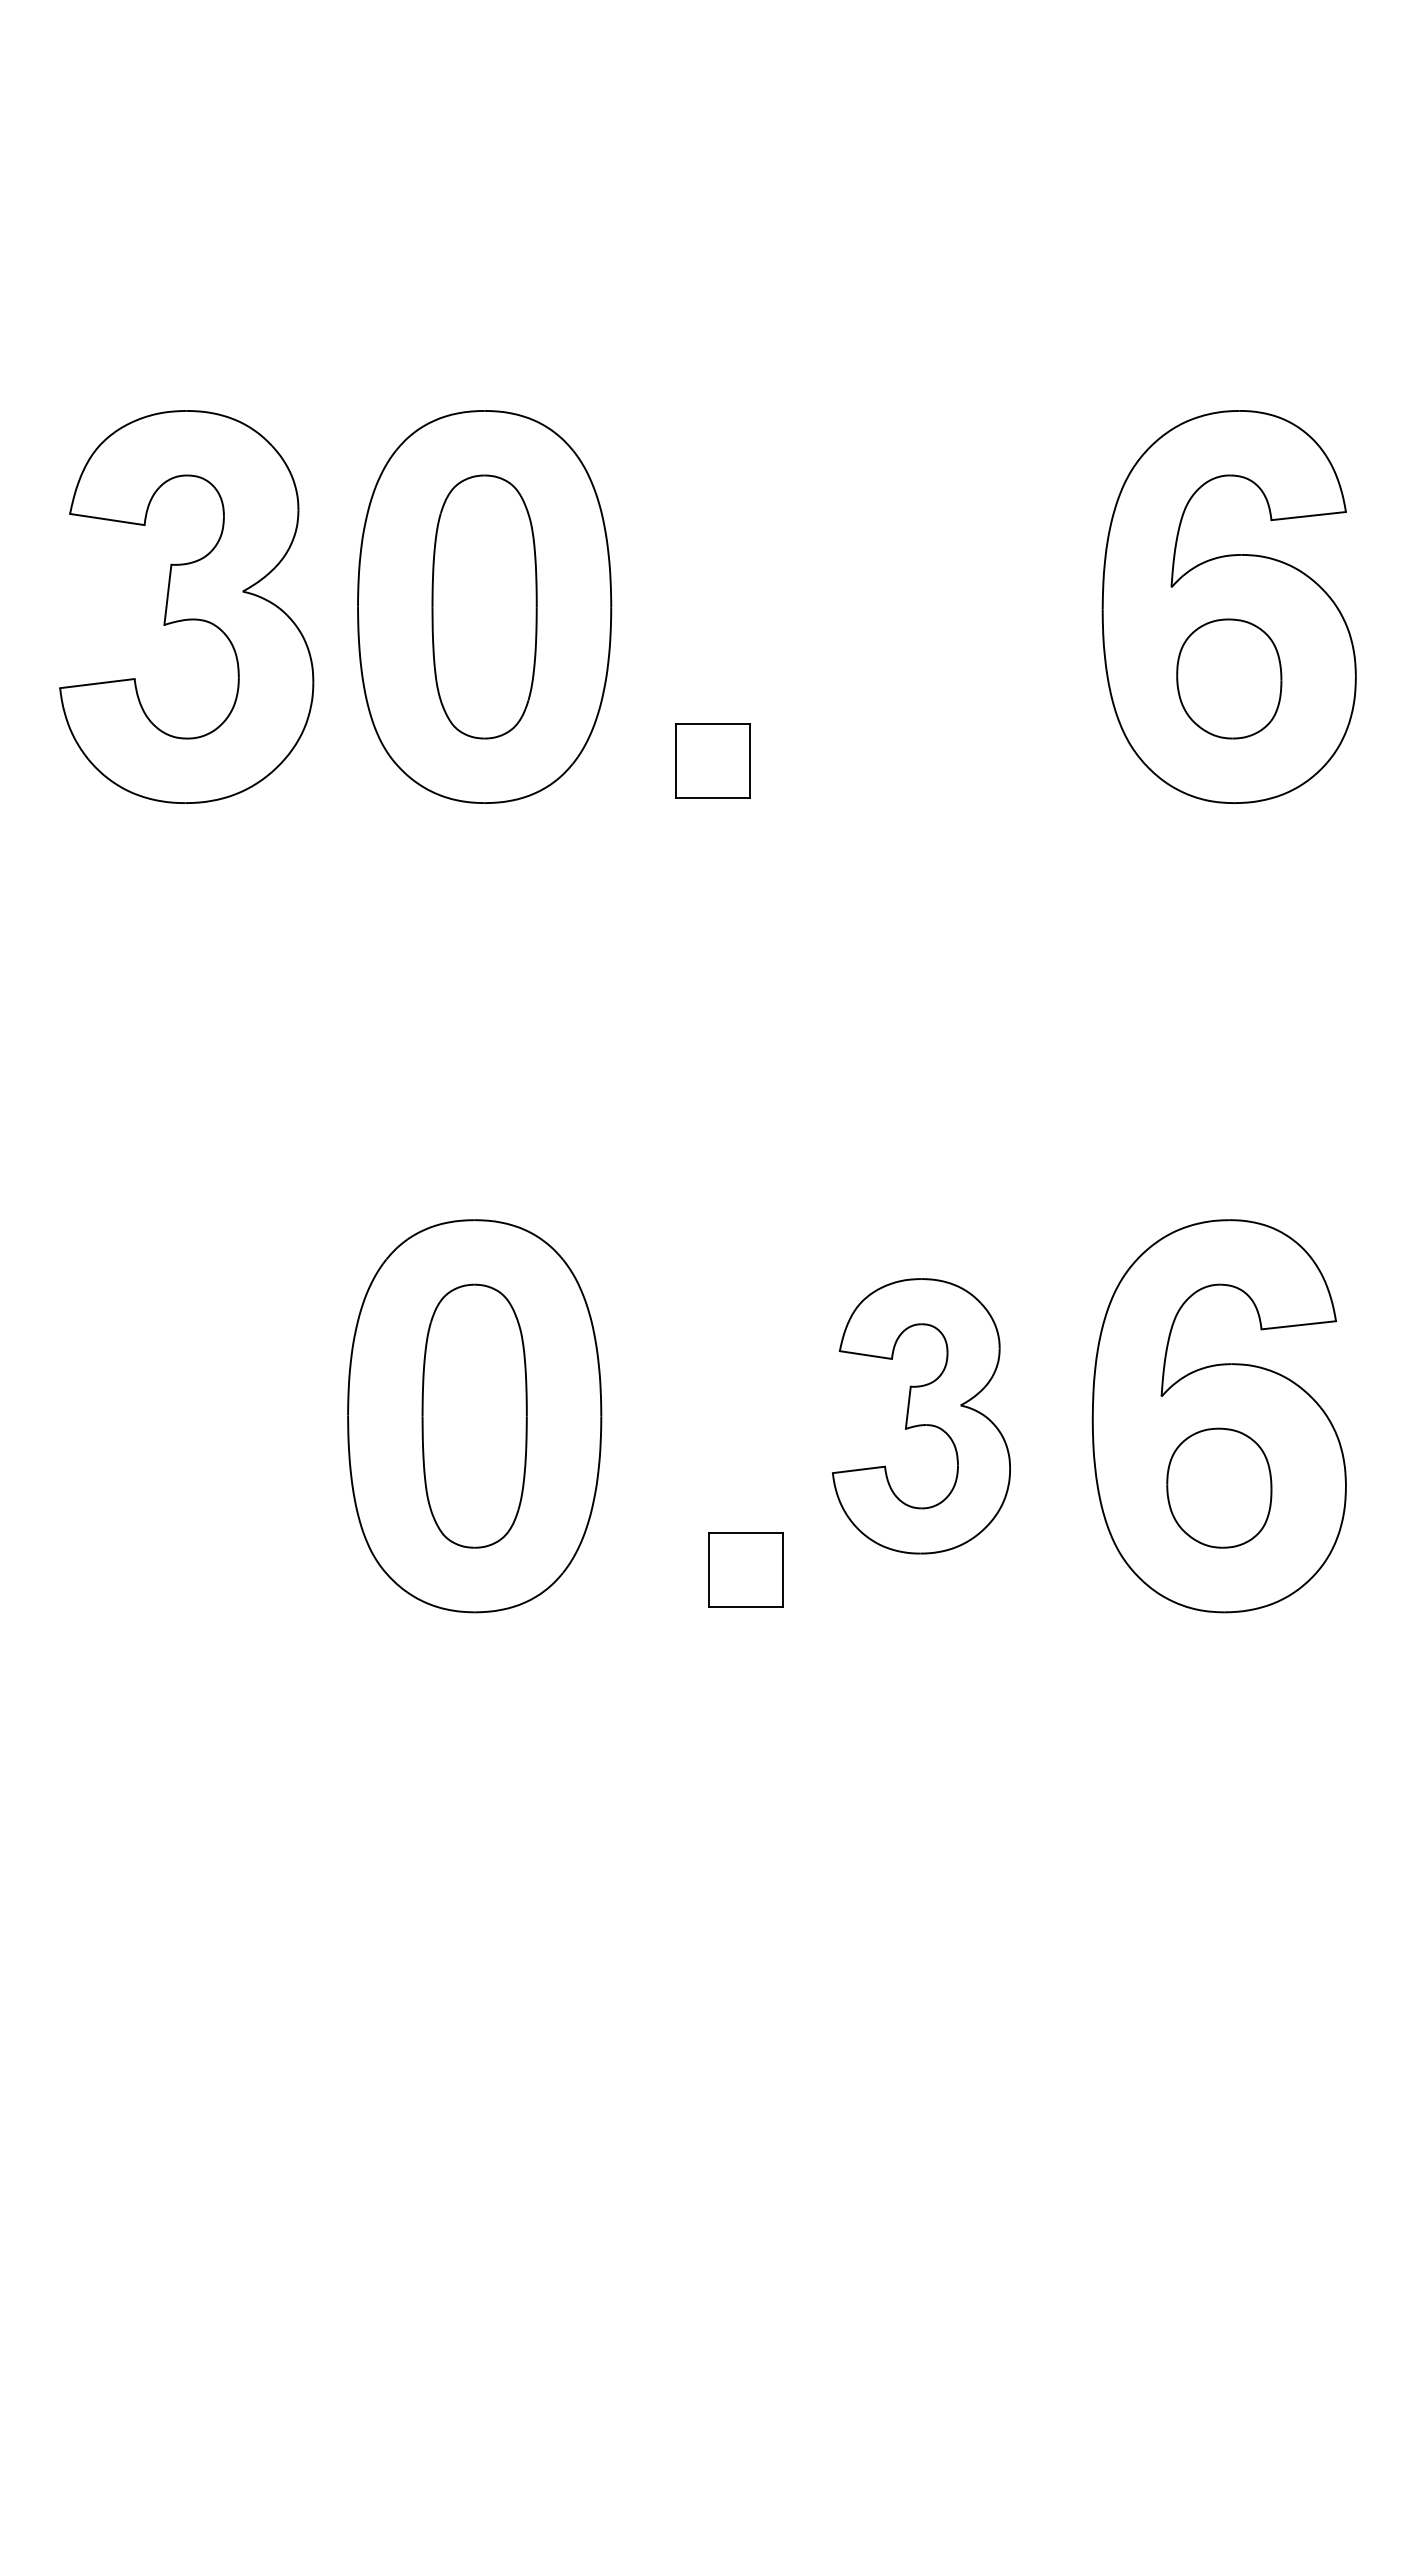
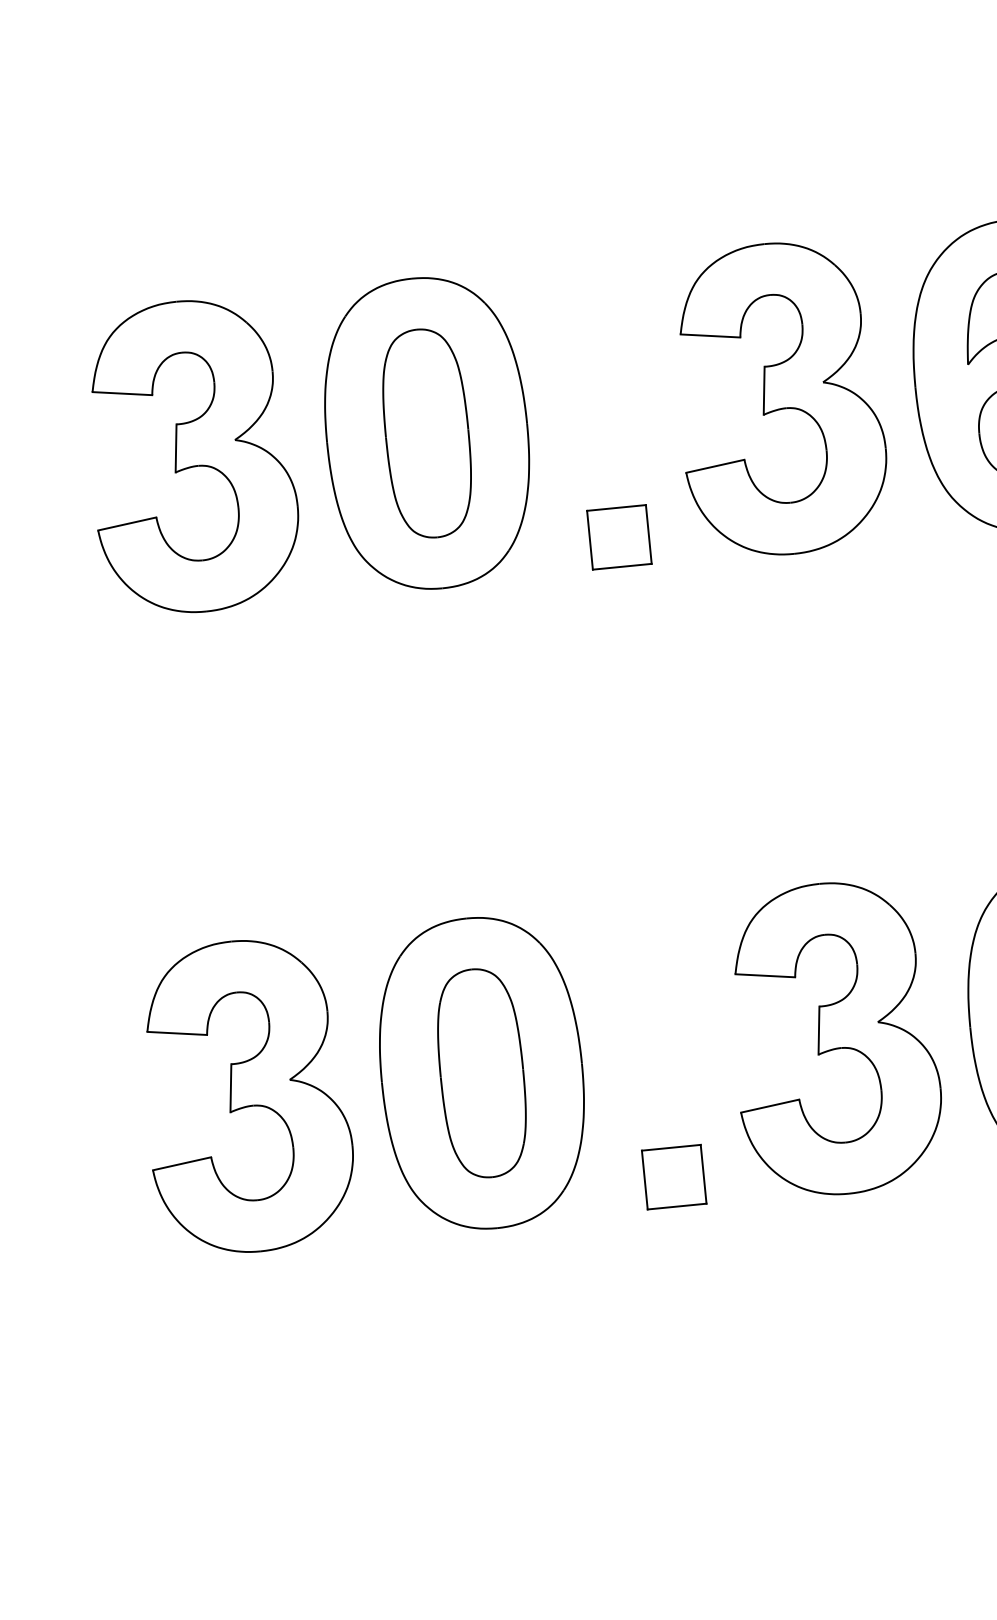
part: (930, 606) -> (779, 398), added
part: (176, 1416) -> (246, 1096), added
part: (921, 1416) -> (834, 1038), size x1.43
part: (745, 1569) -> (673, 1176), moved

